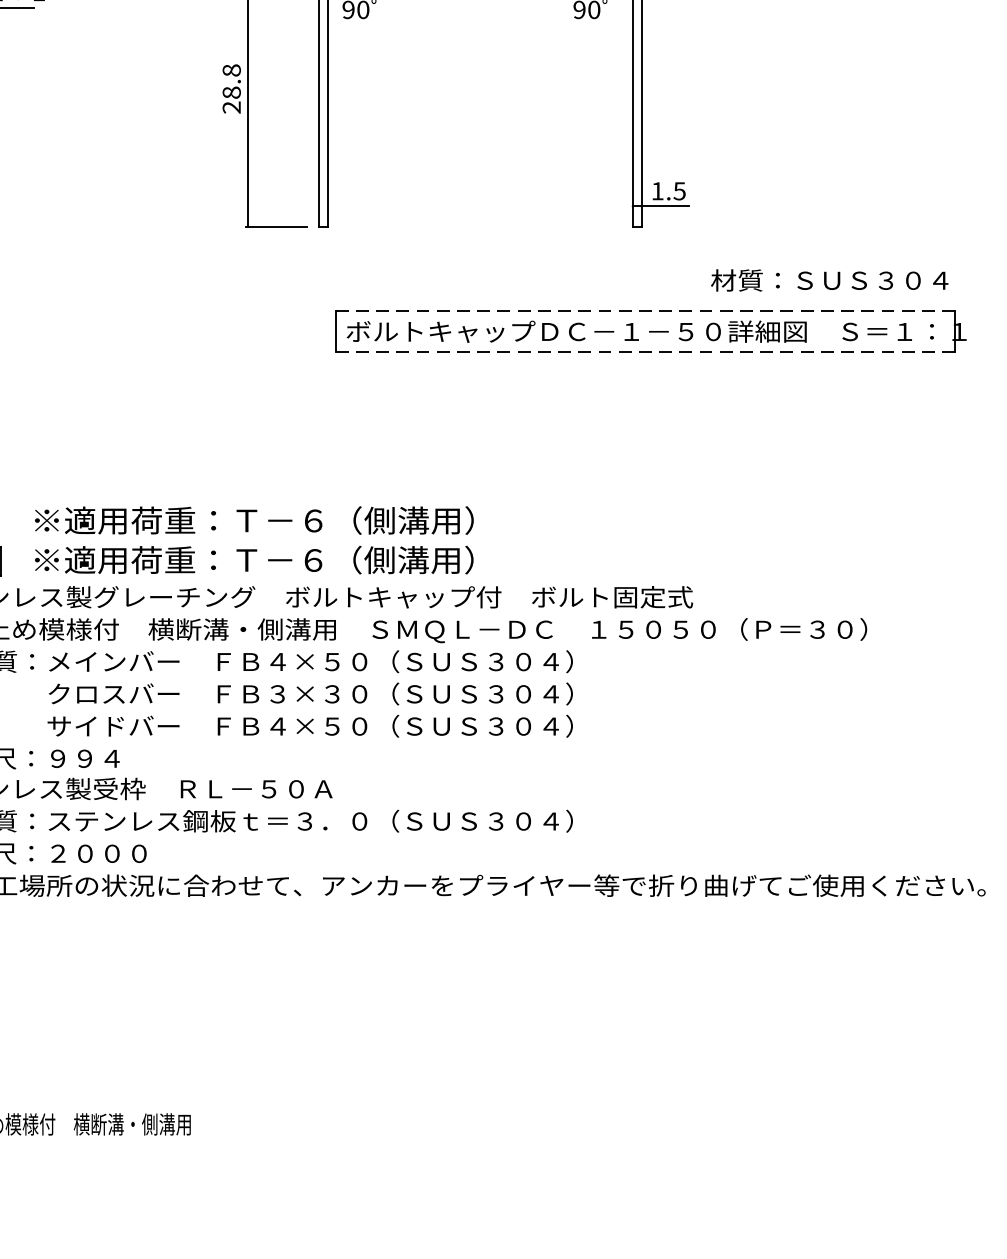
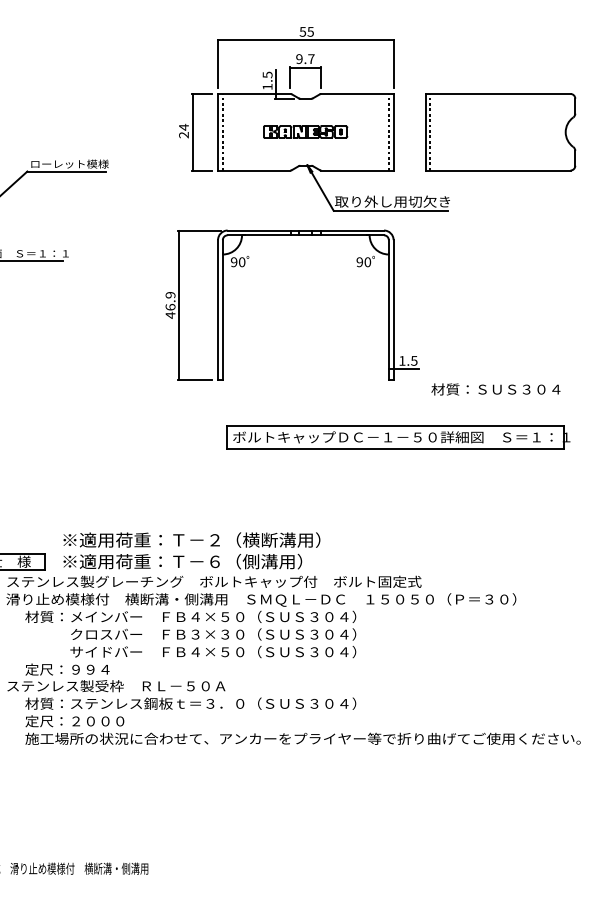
text: (231, 87) -> (170, 304), 28.8 -> 46.9
text: (828, 280) -> (495, 389), moved
line: (646, 311) -> (396, 426), dashed -> solid
line: (646, 352) -> (396, 448), dashed -> solid
text: (406, 519) -> (265, 539), ※適用荷重：Ｔ－６（側溝用） -> ※適用荷重：Ｔ－２（横断溝用）

